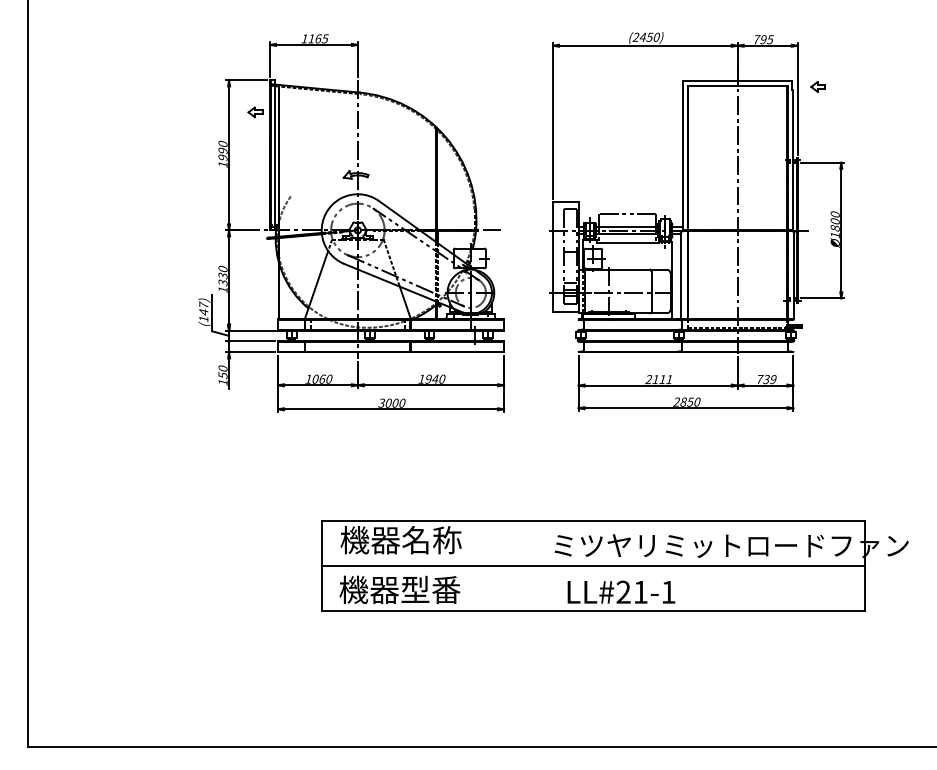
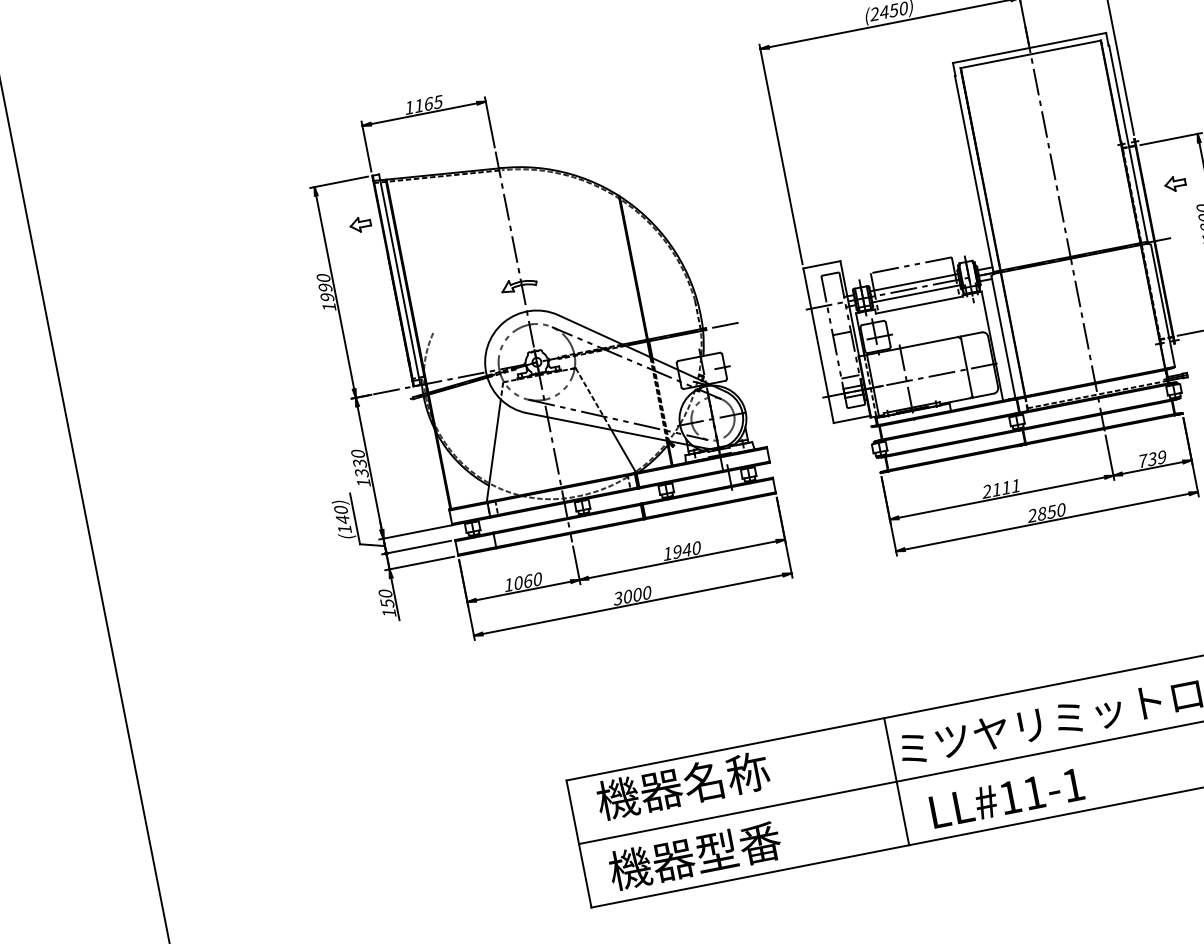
part: (817, 86) -> (1174, 183), moved
text: (203, 304) -> (340, 508), (147) -> (140)
line: (548, 565) -> (897, 780), added
text: (623, 591) -> (1009, 796), LL#21-1 -> LL#11-1

